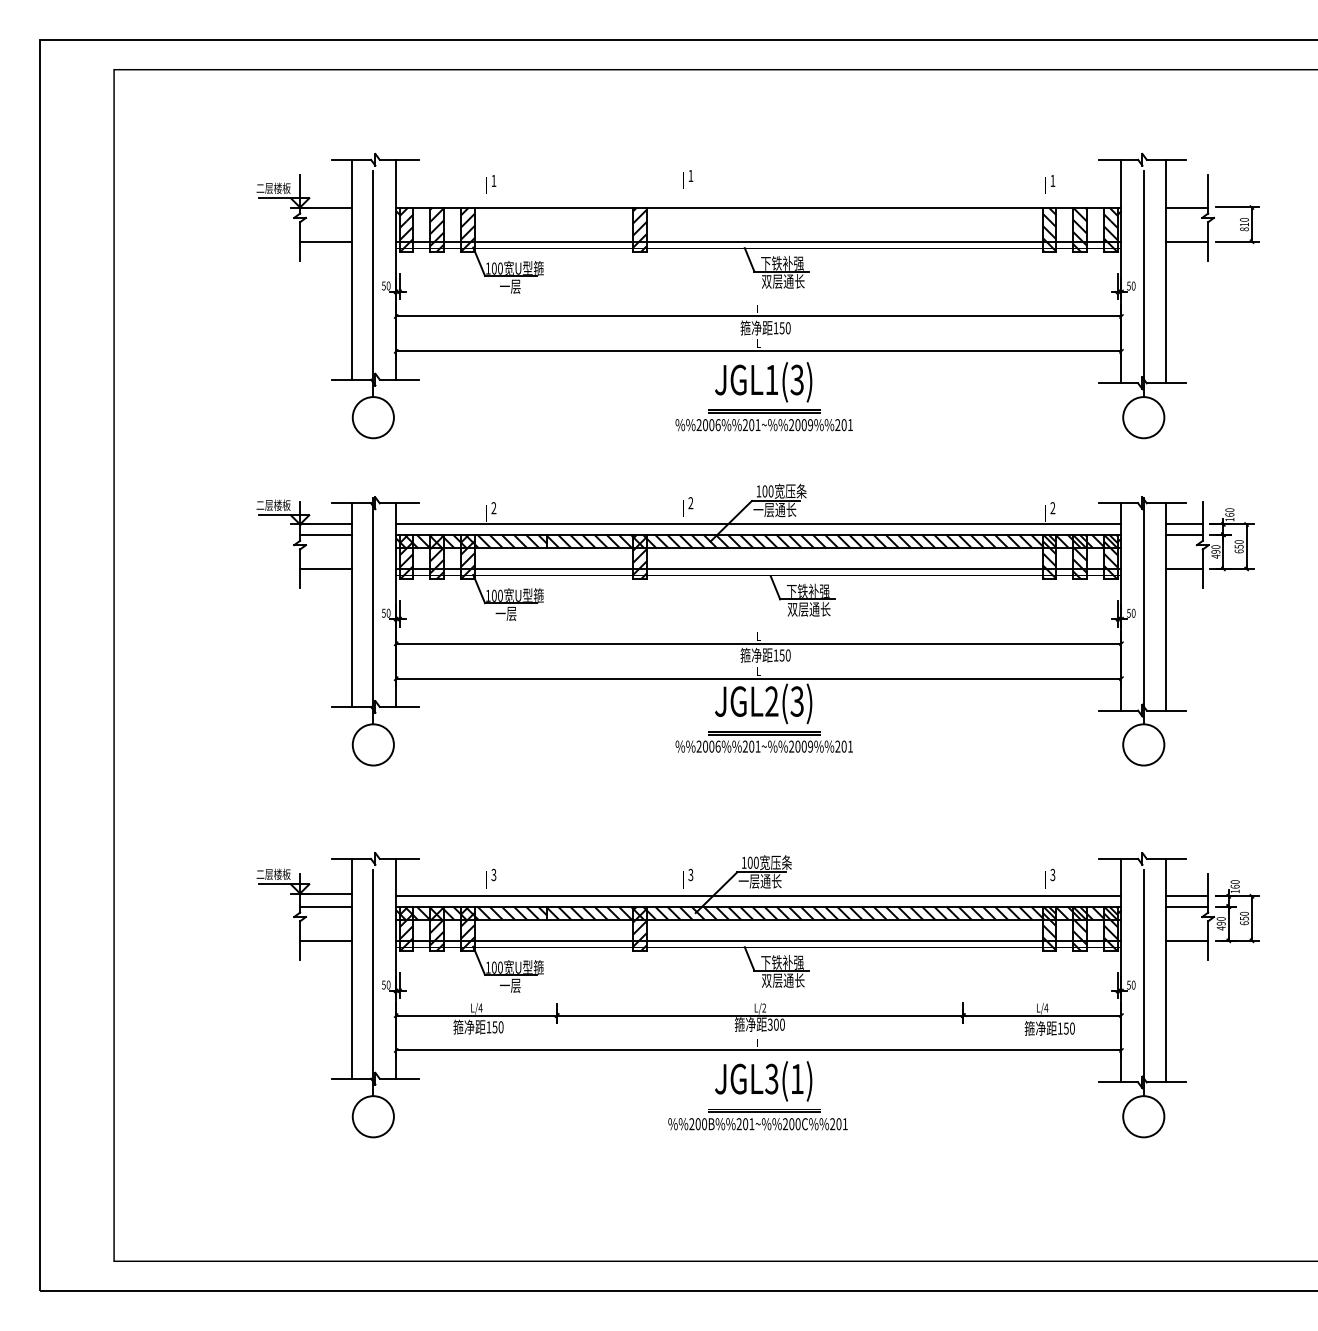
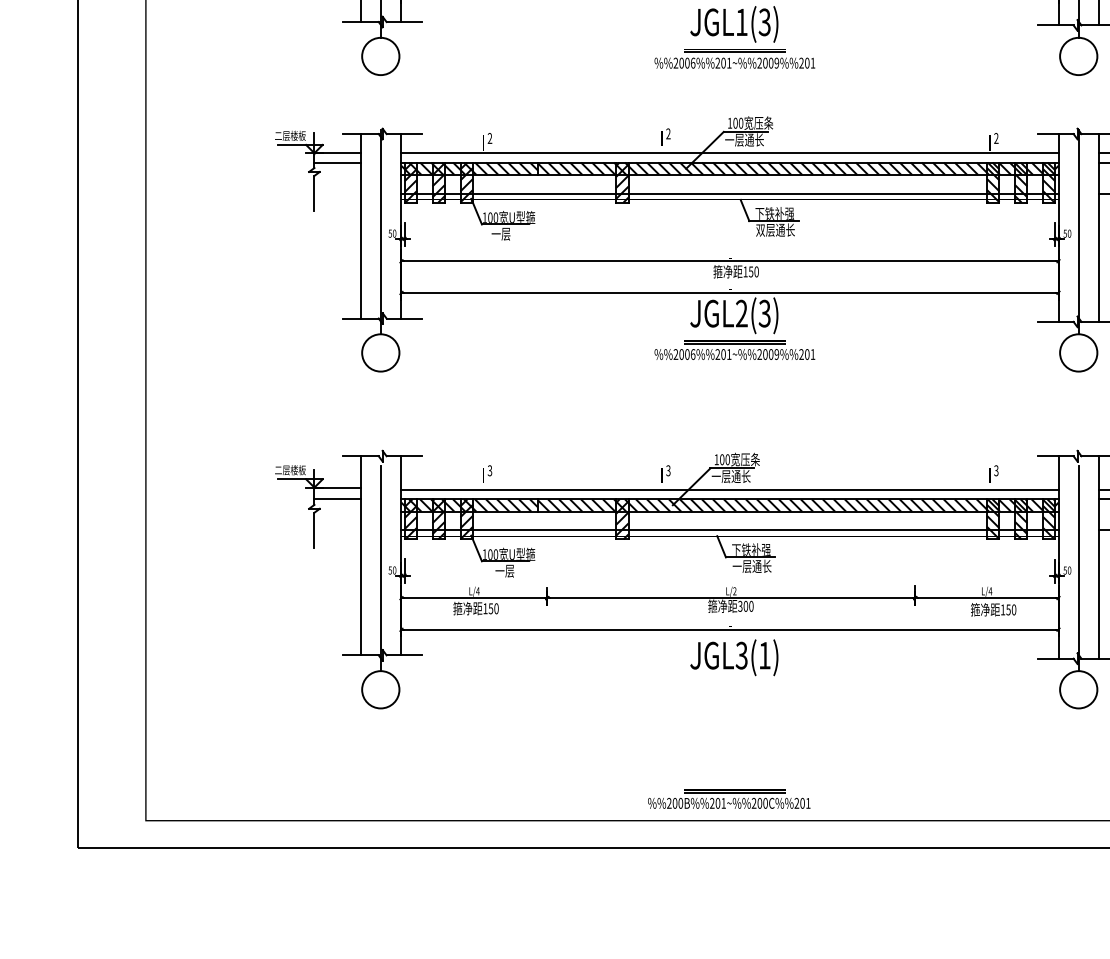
line: (325, 569) -> (337, 194), removed
line: (325, 940) -> (337, 530), removed
text: (766, 980) -> (736, 566), 双层通长 -> 一层通长
part: (757, 1119) -> (728, 799), moved

